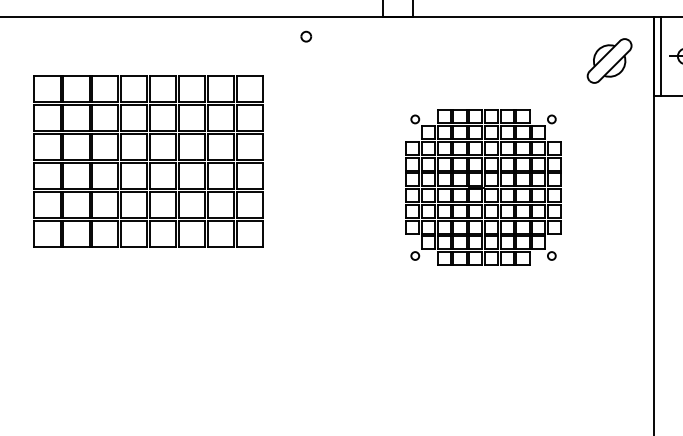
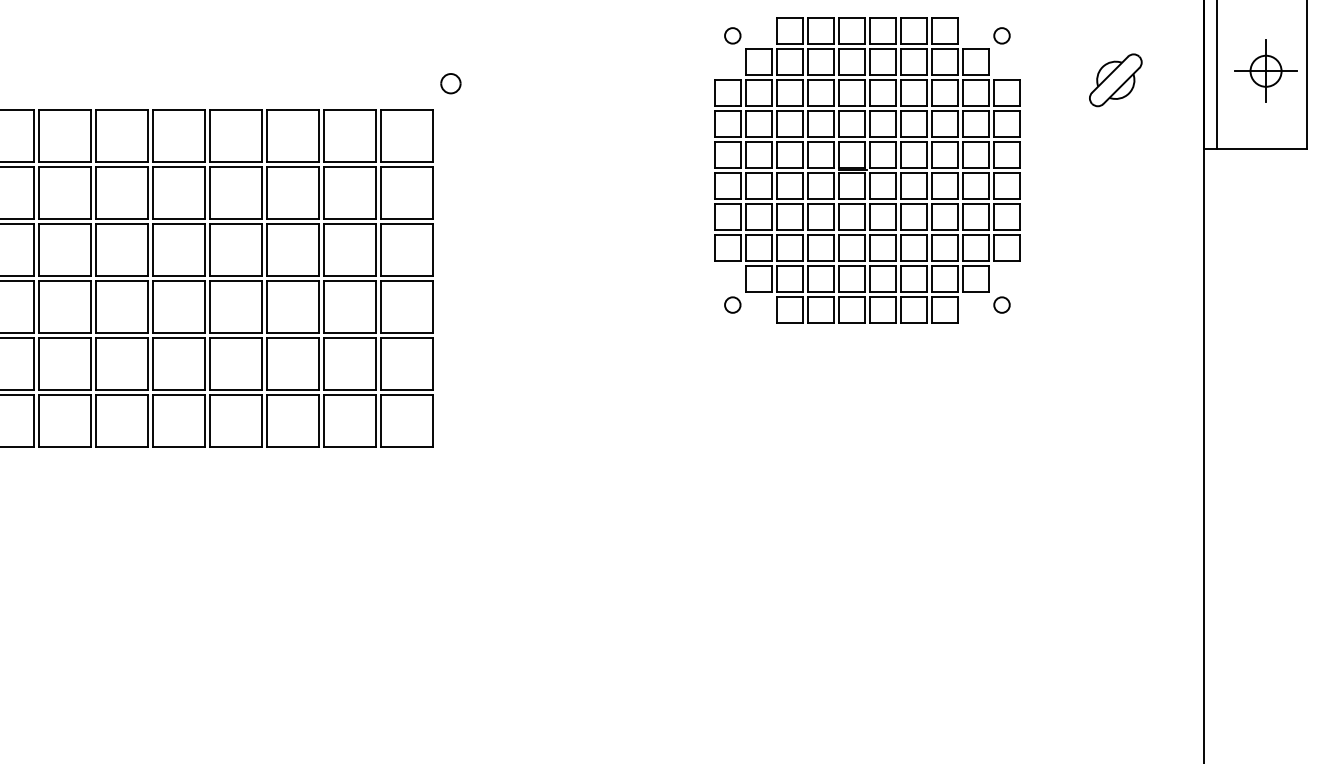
part: (306, 36) -> (451, 83), moved
part: (609, 60) -> (1115, 79), size x0.6
part: (483, 187) -> (867, 170), moved

